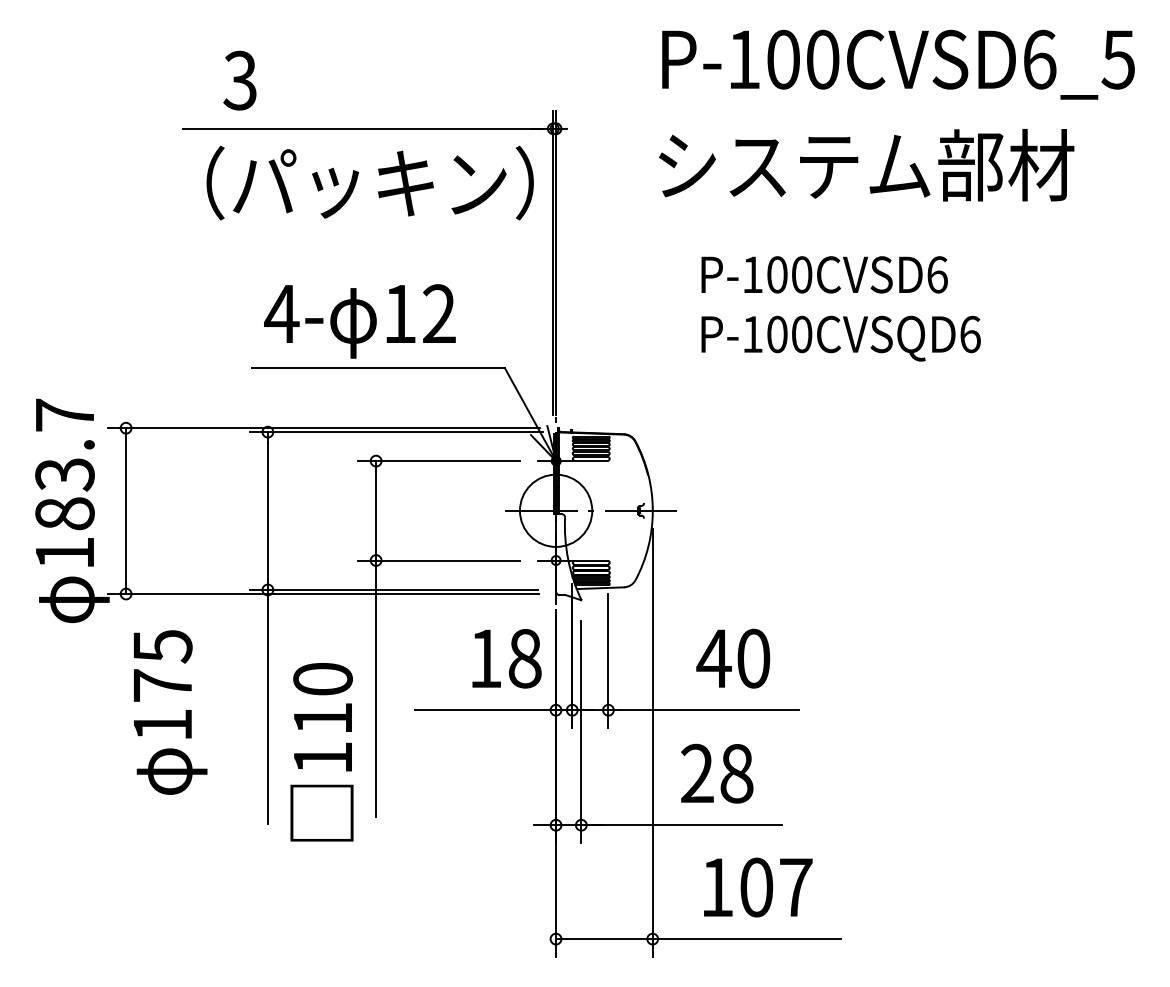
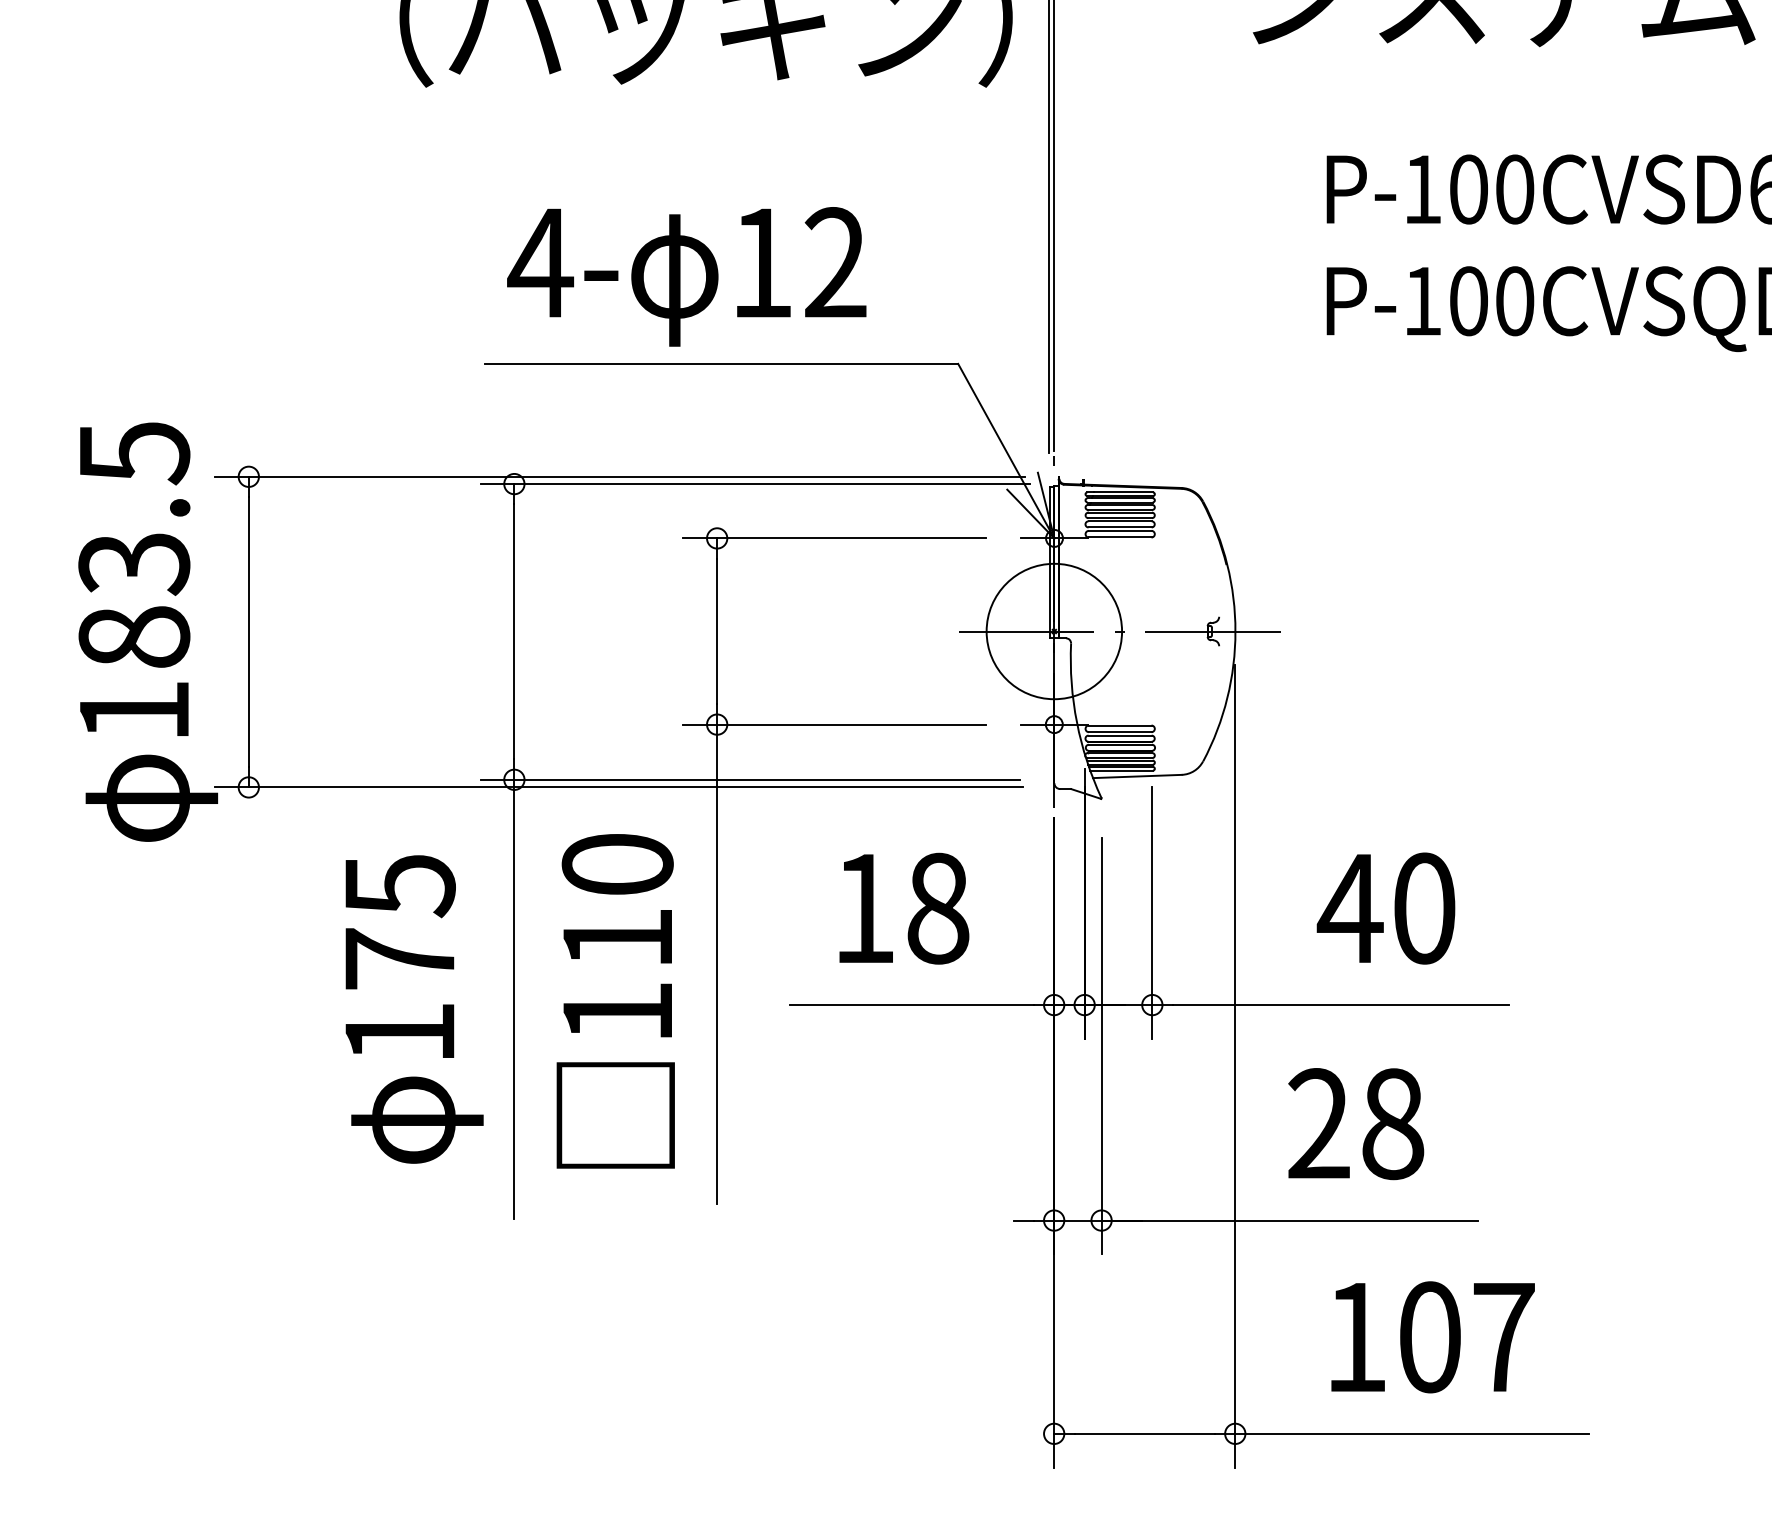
text: (65, 415) -> (135, 452), 183.7 -> 183.5
text: (506, 658) -> (903, 908), moved
text: (170, 712) -> (414, 1009), moved
text: (321, 752) -> (614, 1001), moved

